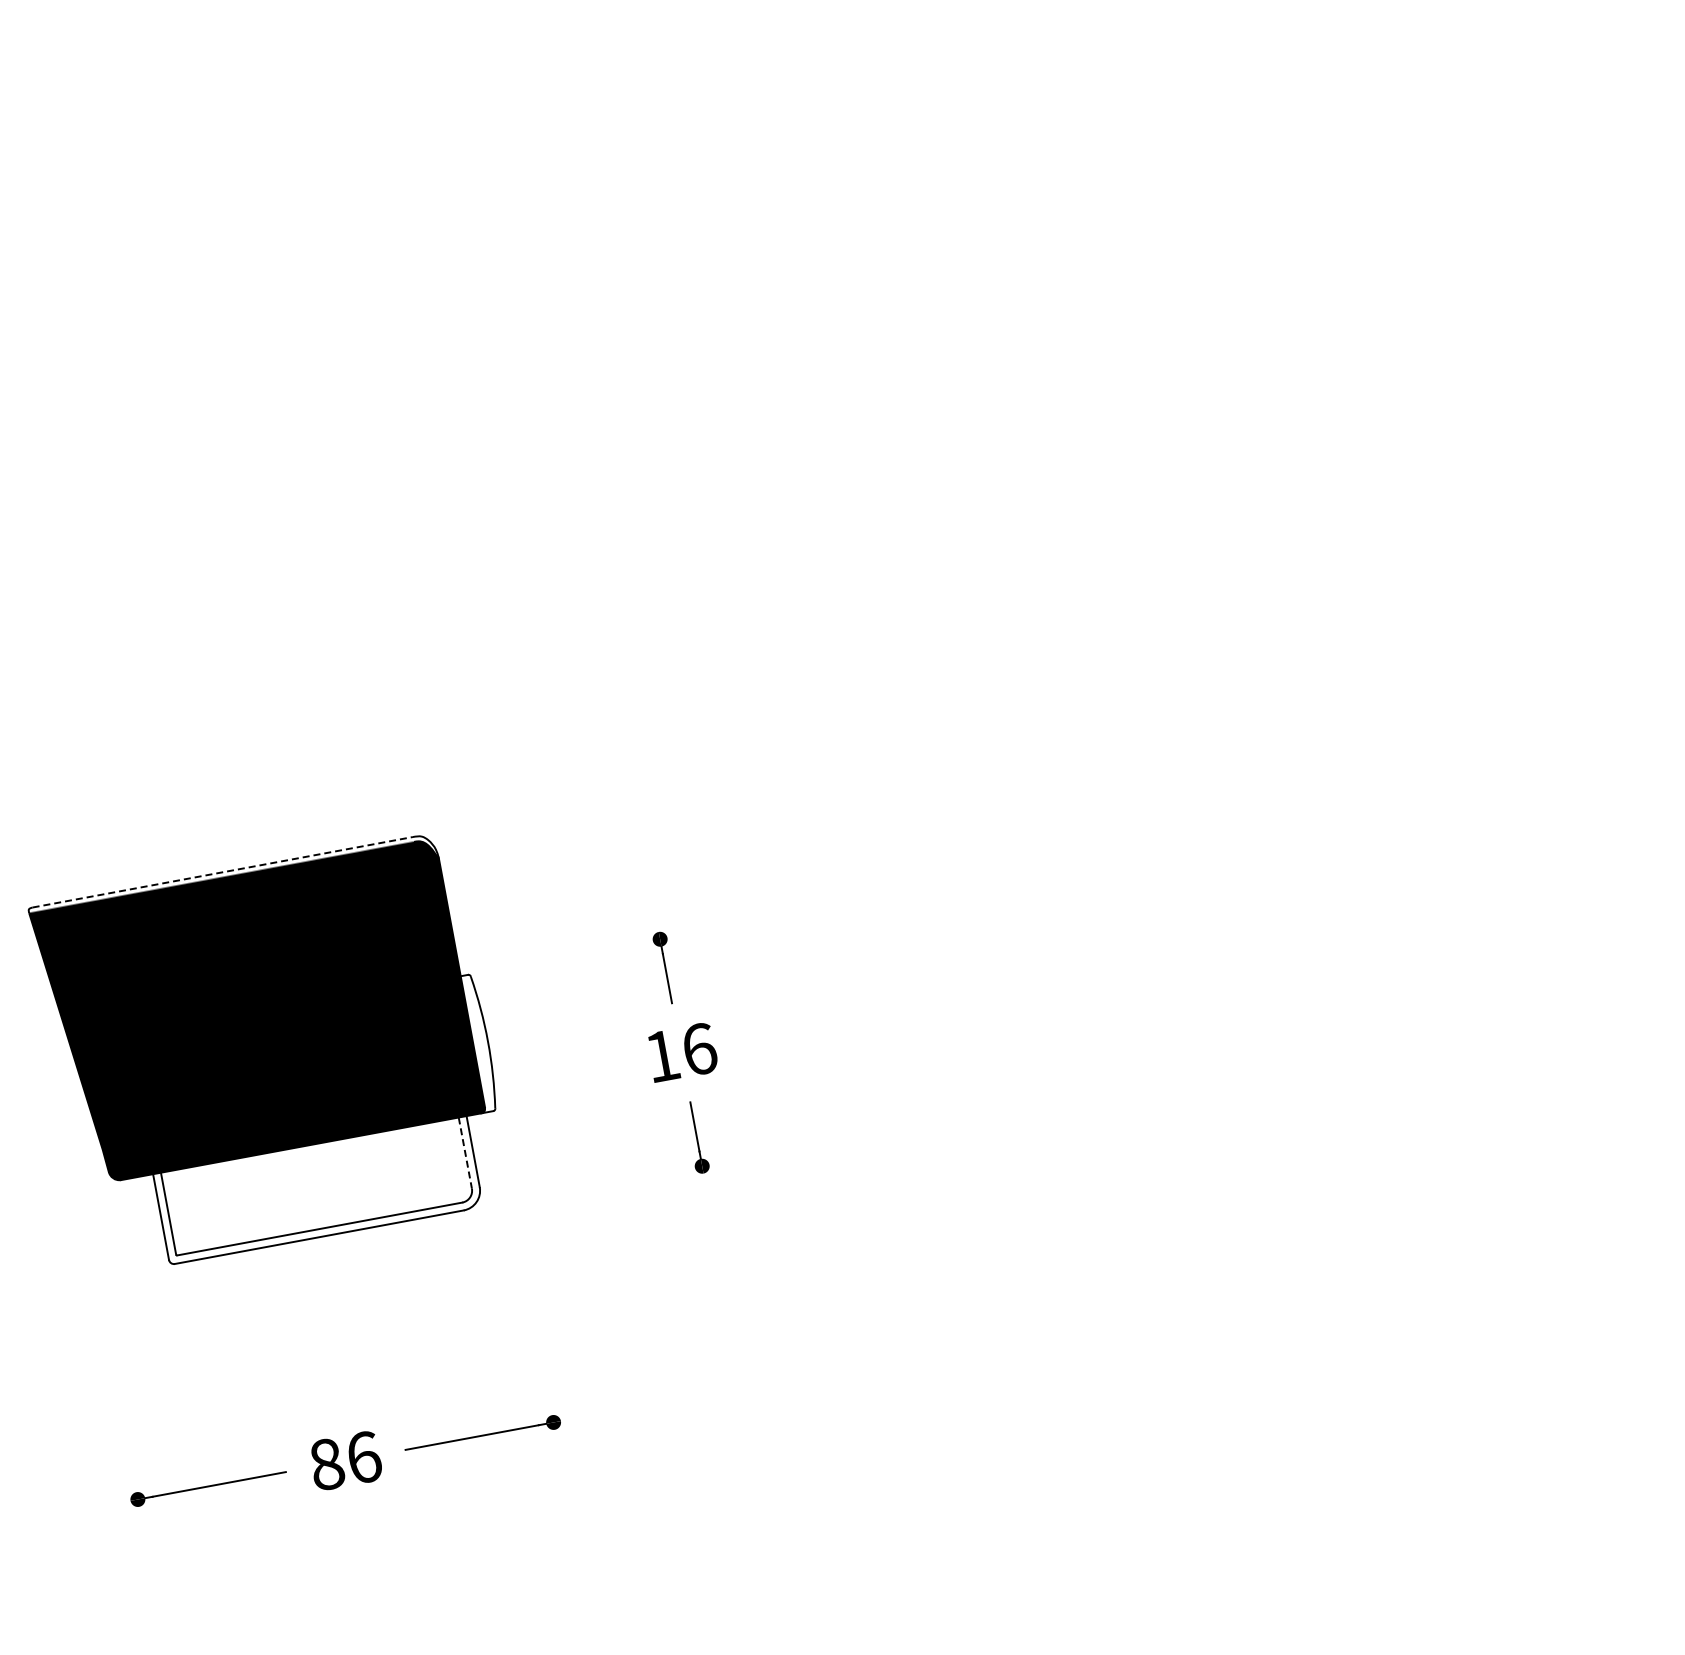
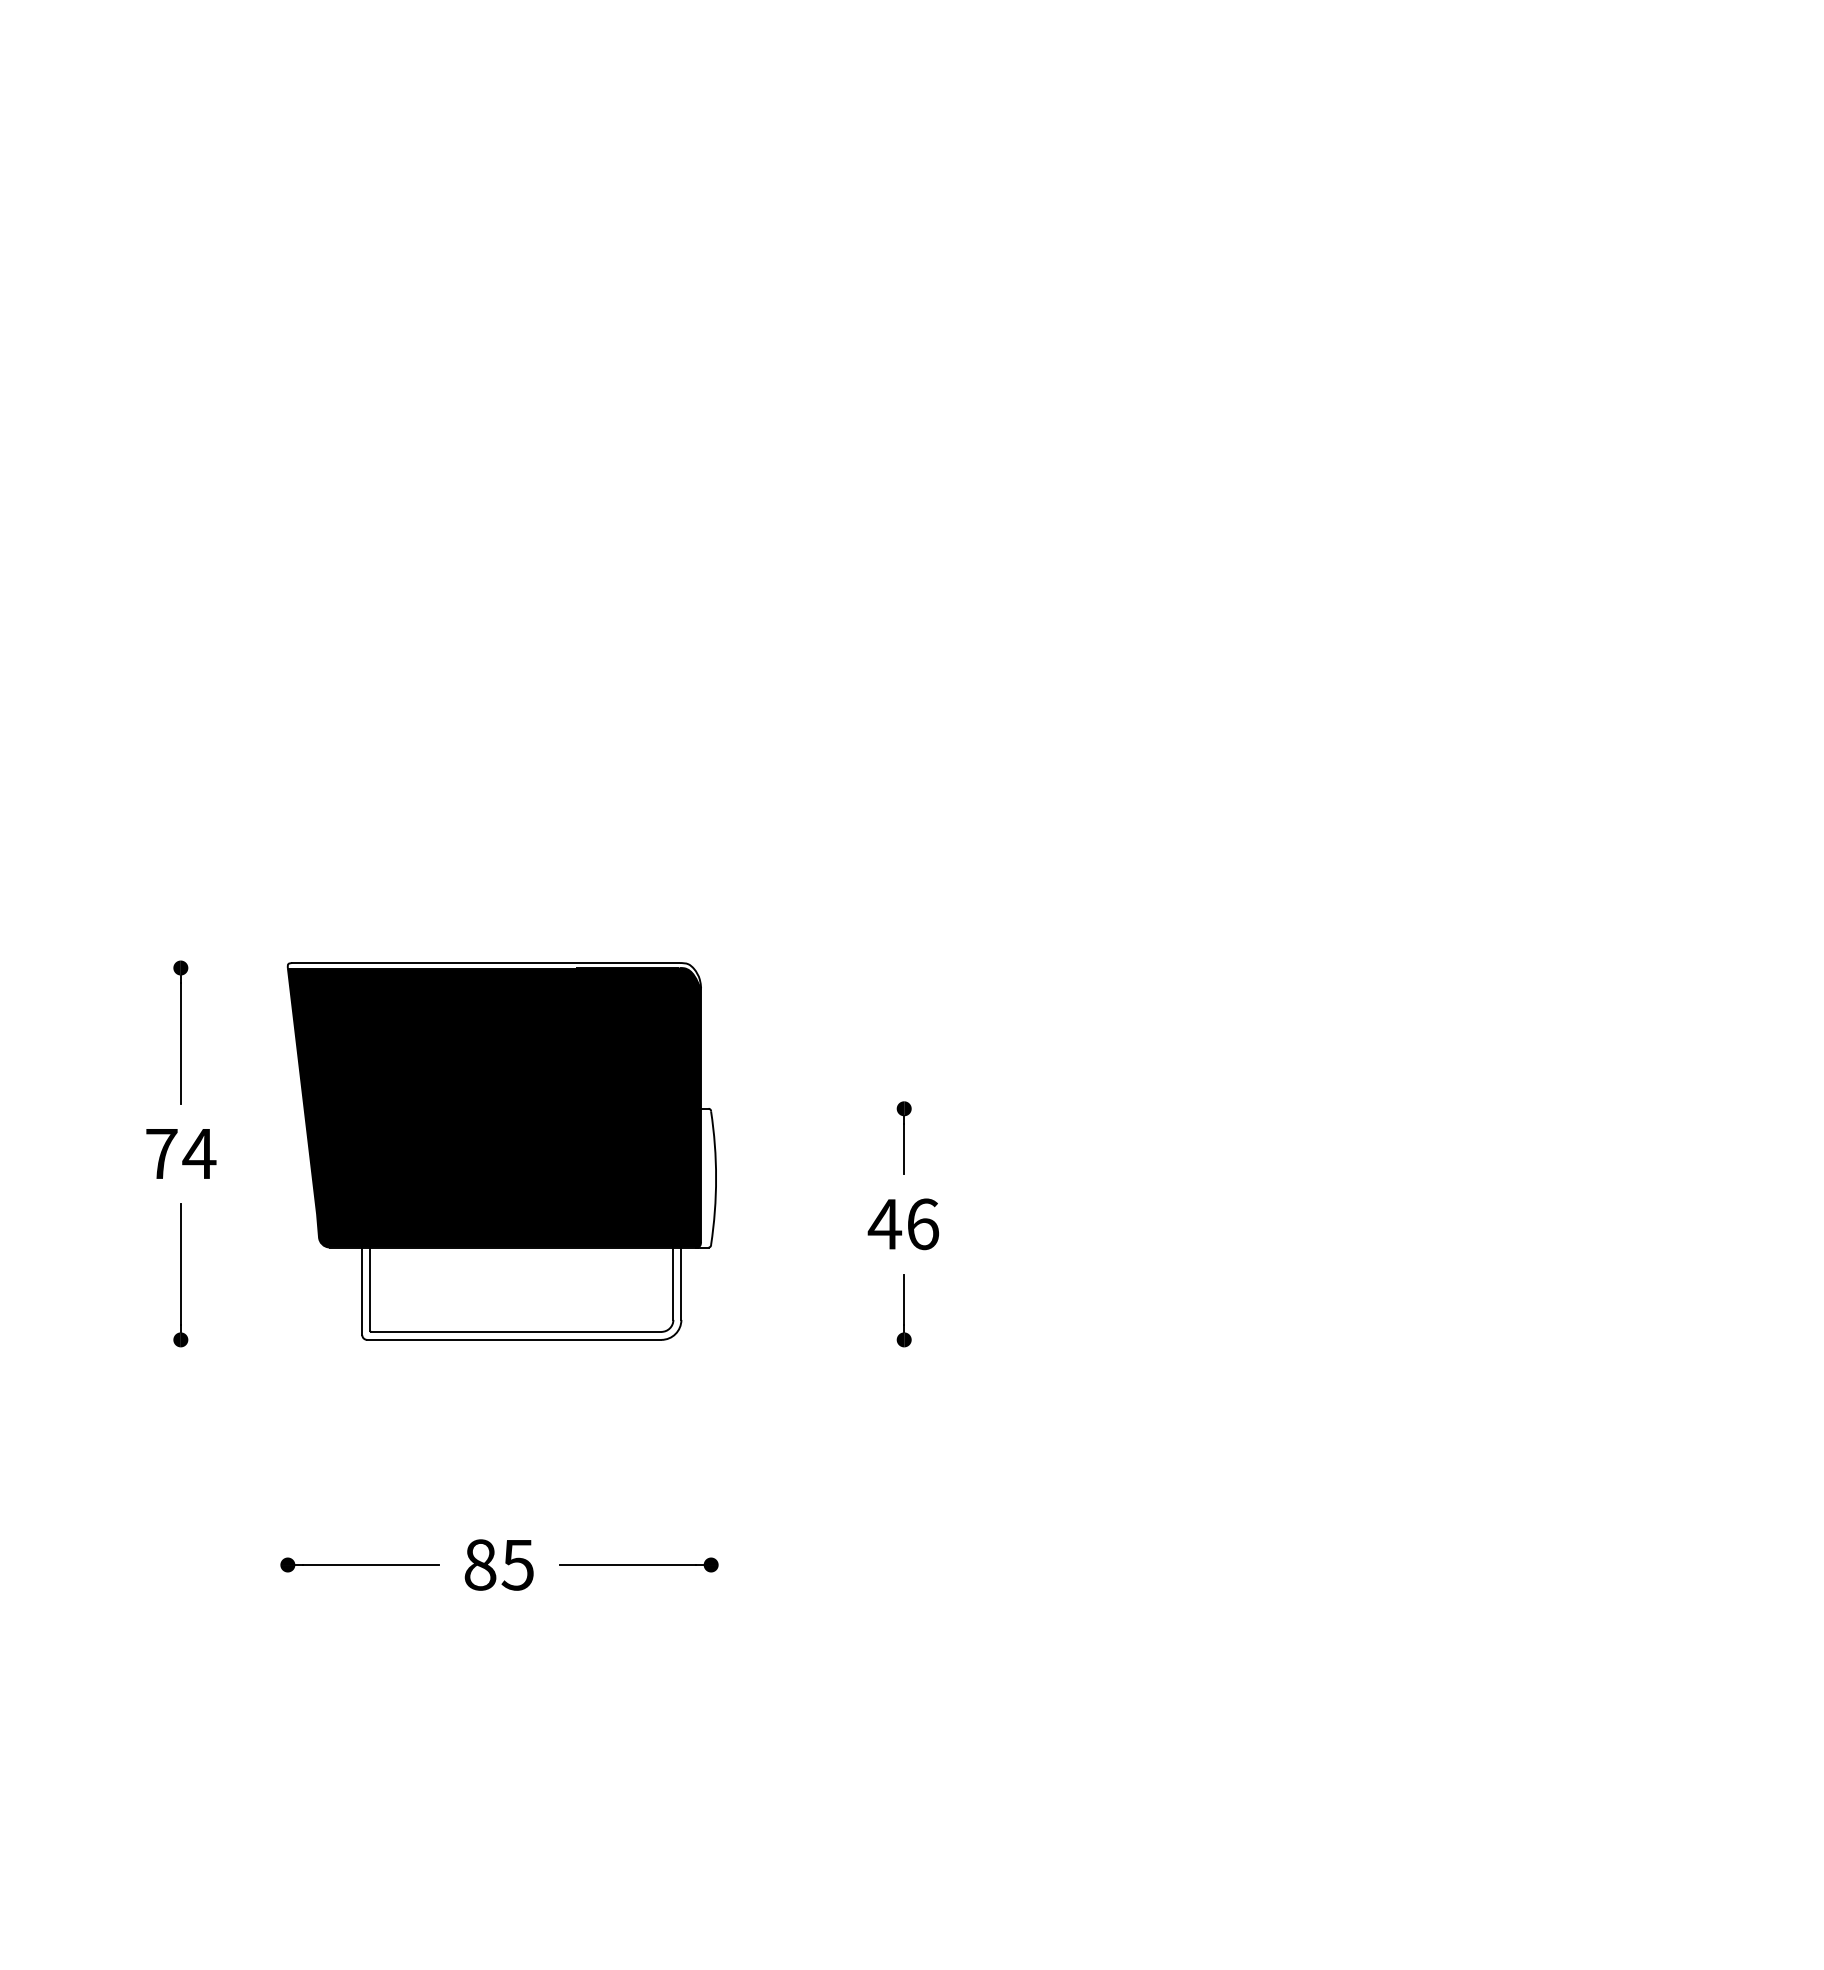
line: (222, 872) -> (485, 963), dashed -> solid
text: (661, 1056) -> (884, 1224), 16 -> 46
line: (465, 1153) -> (673, 1284), dashed -> solid
text: (363, 1457) -> (517, 1564), 86 -> 85

